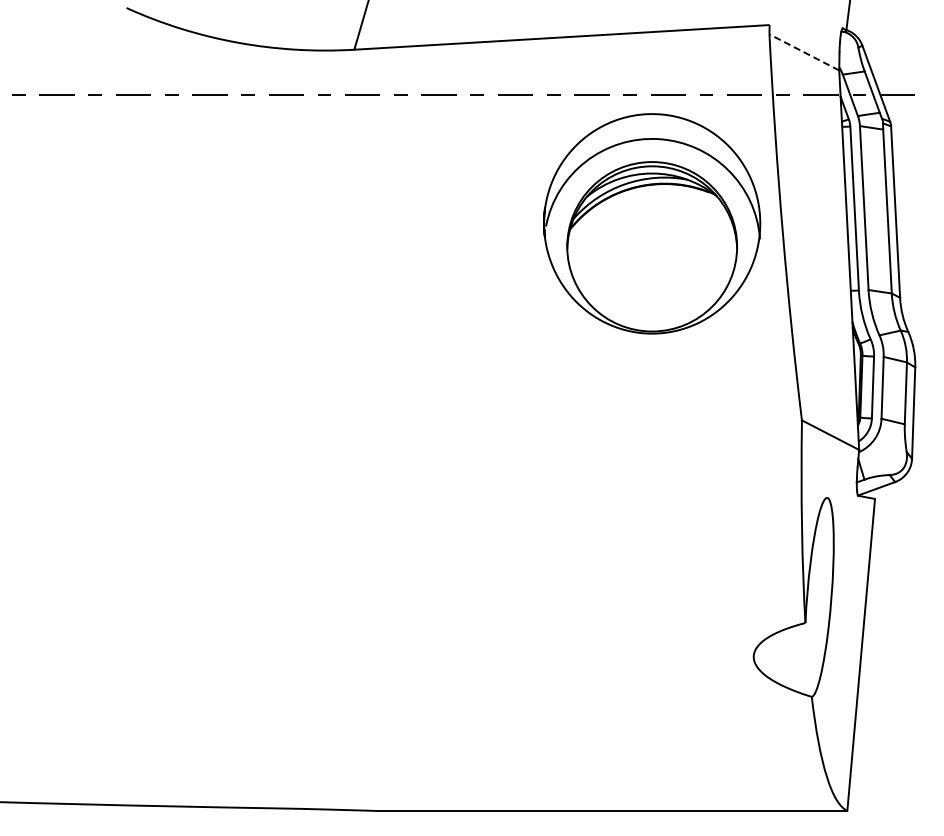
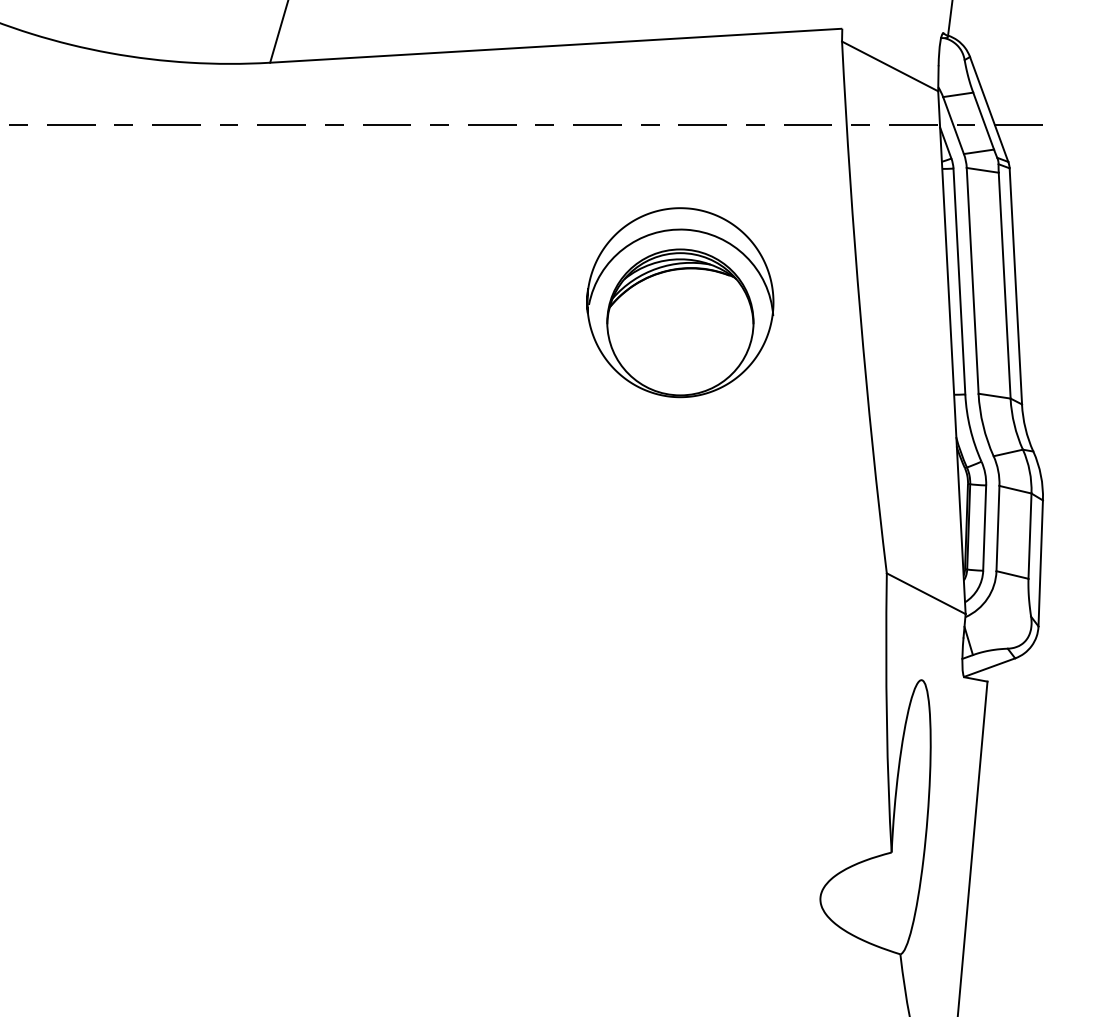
line: (803, 52) -> (888, 66), dashed -> solid
part: (651, 223) -> (679, 302), size x0.62

